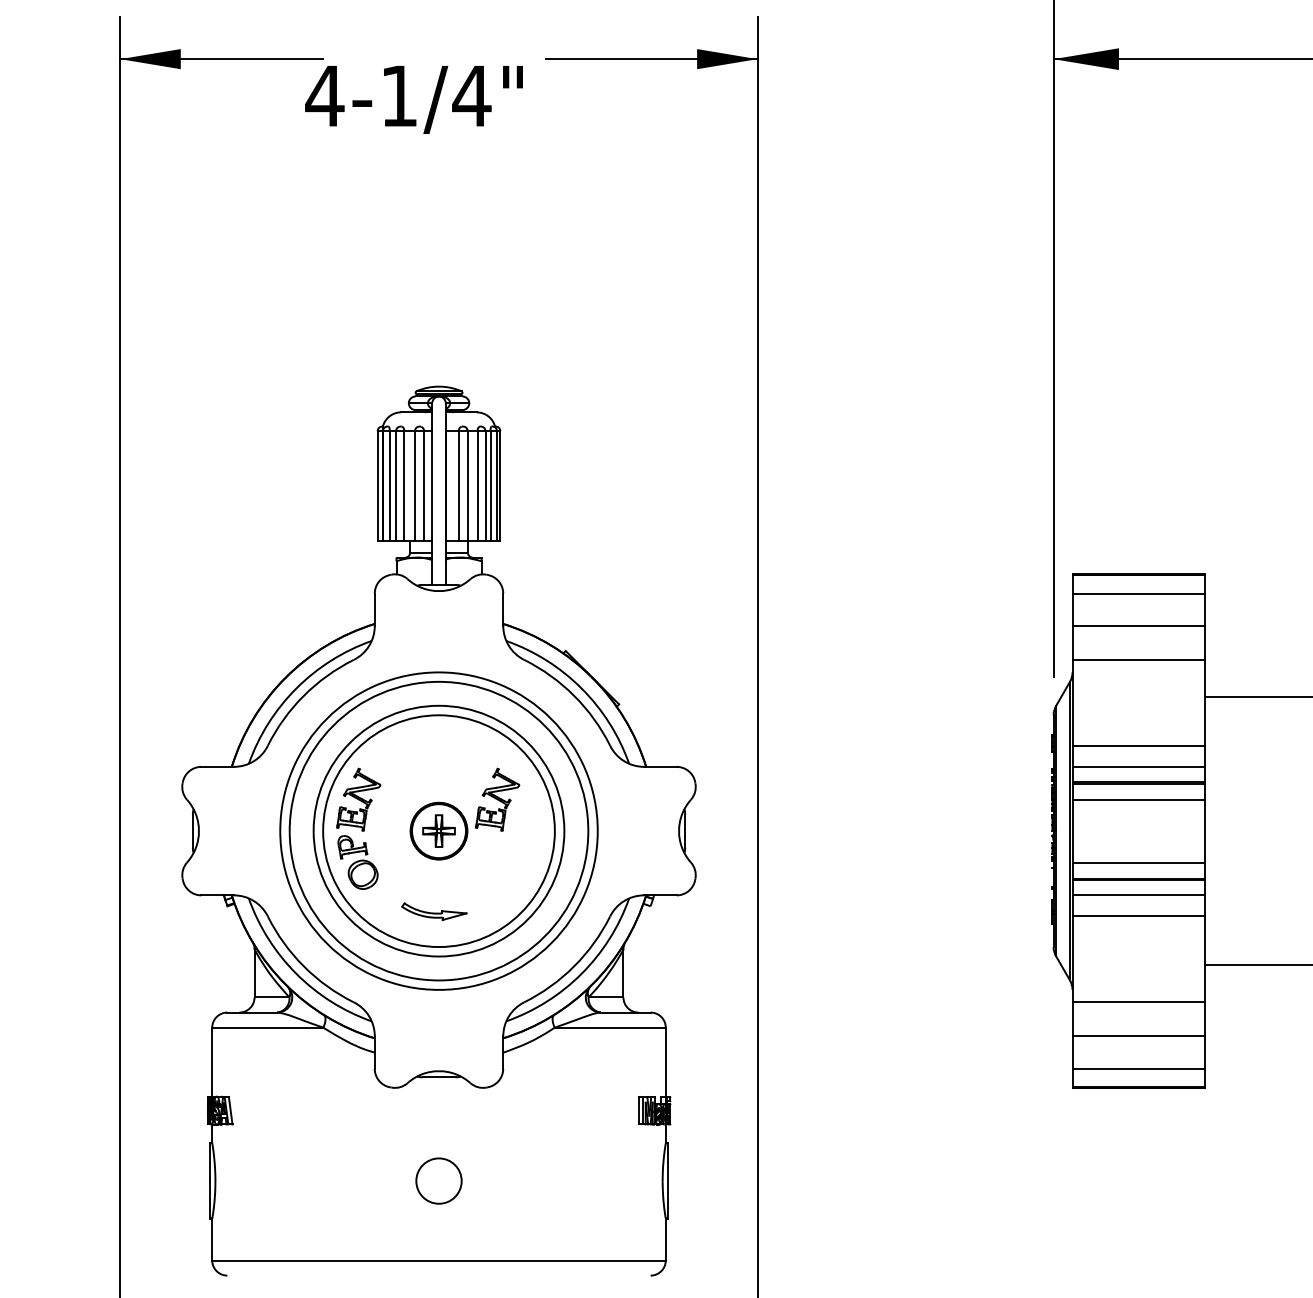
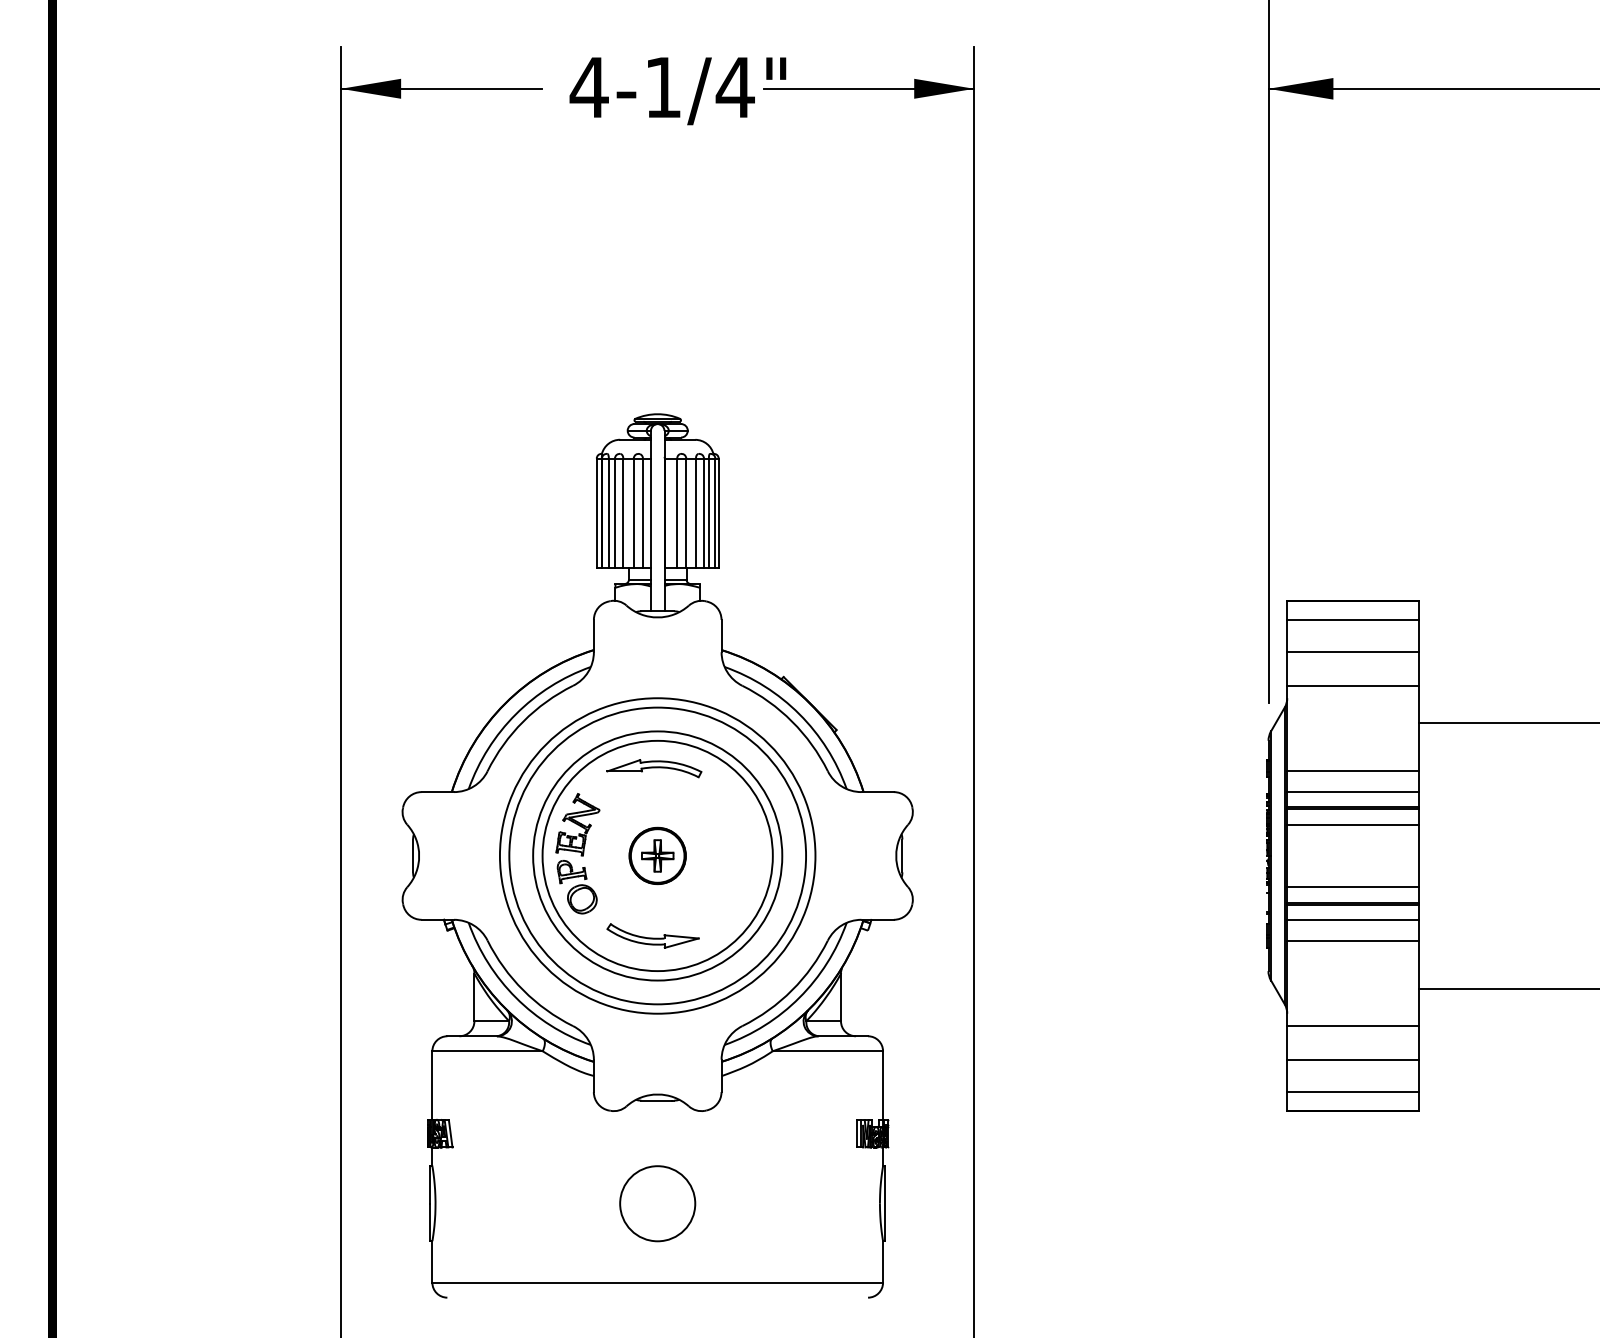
text: (413, 100) -> (677, 91), moved
part: (435, 743) -> (654, 768), added
part: (497, 799) -> (715, 824), removed
part: (433, 911) -> (652, 935), size x1.43
circle: (438, 1180) -> (657, 1203), size x1.67

